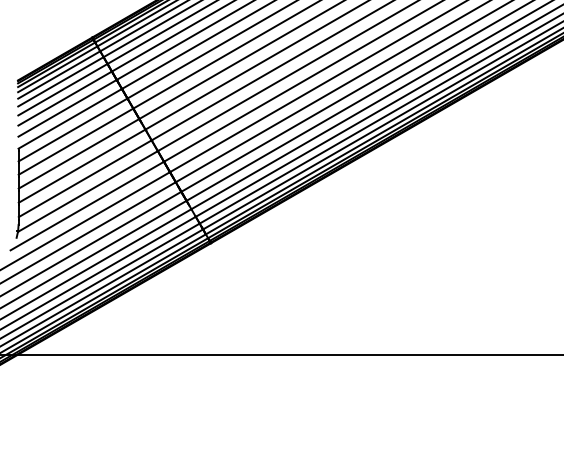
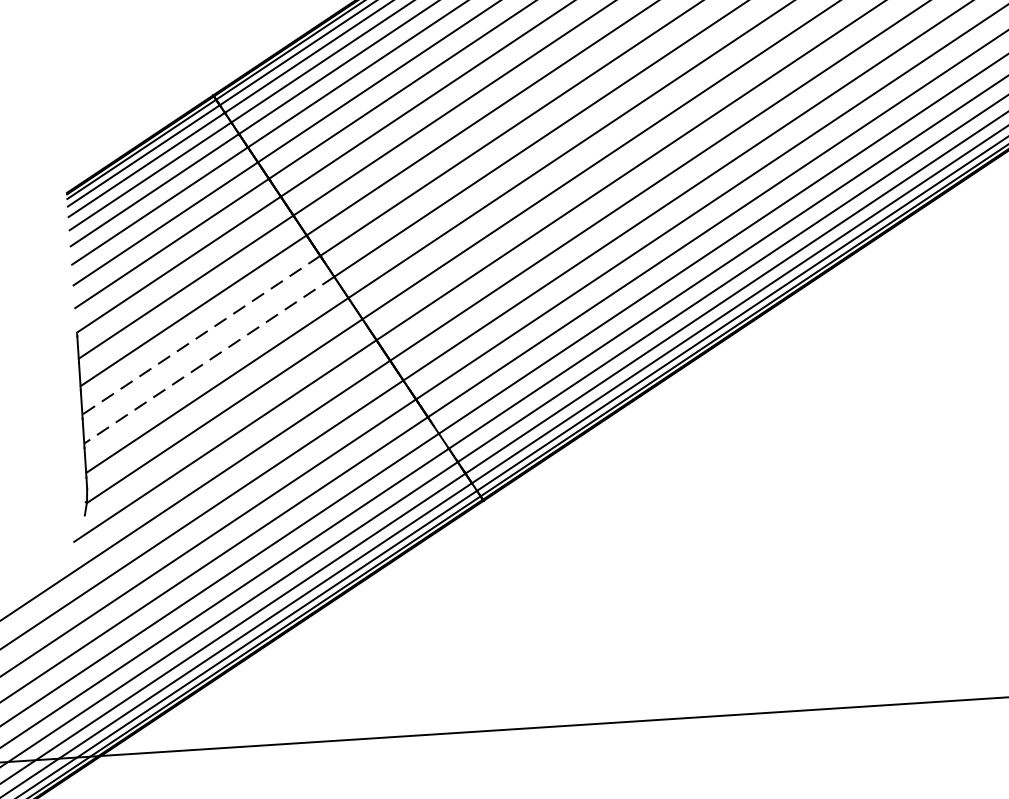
line: (79, 153) -> (202, 334), solid -> dashed
line: (81, 166) -> (208, 360), solid -> dashed

